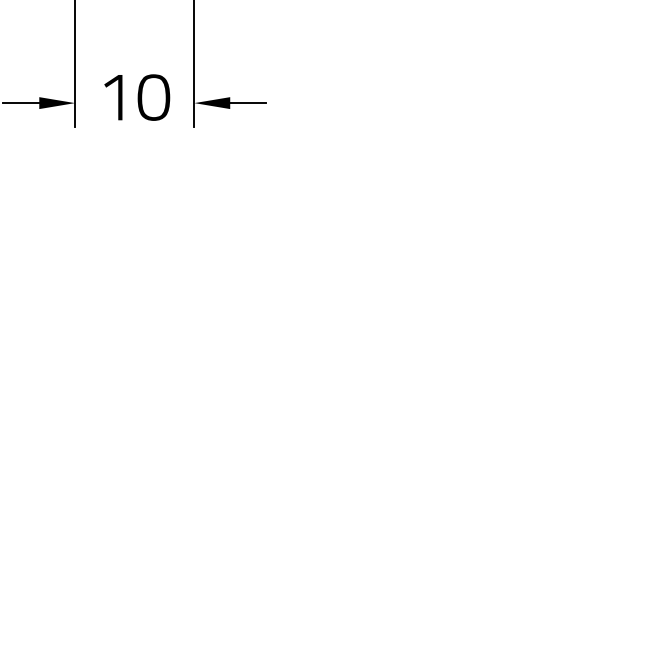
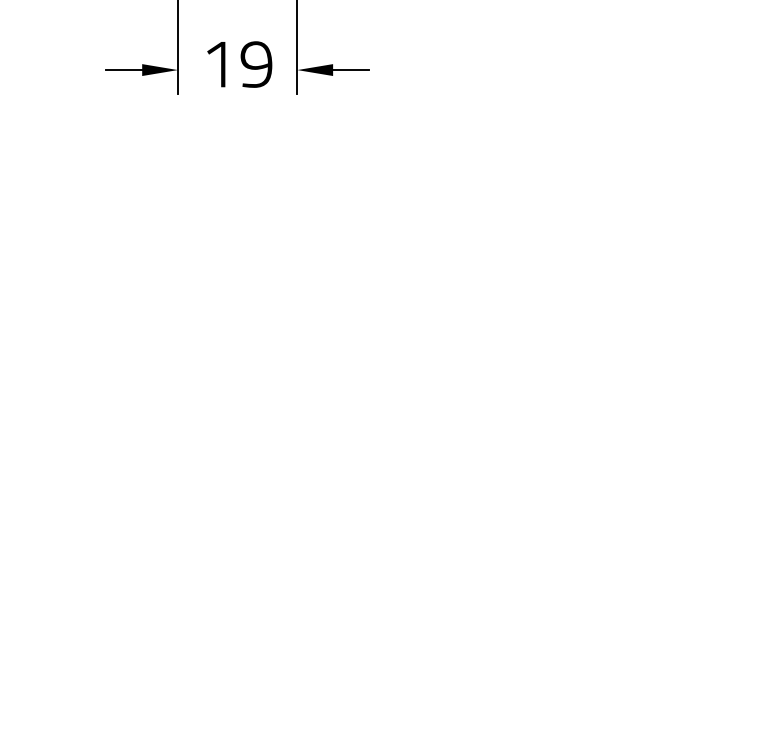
text: (153, 97) -> (256, 64), 10 -> 19

